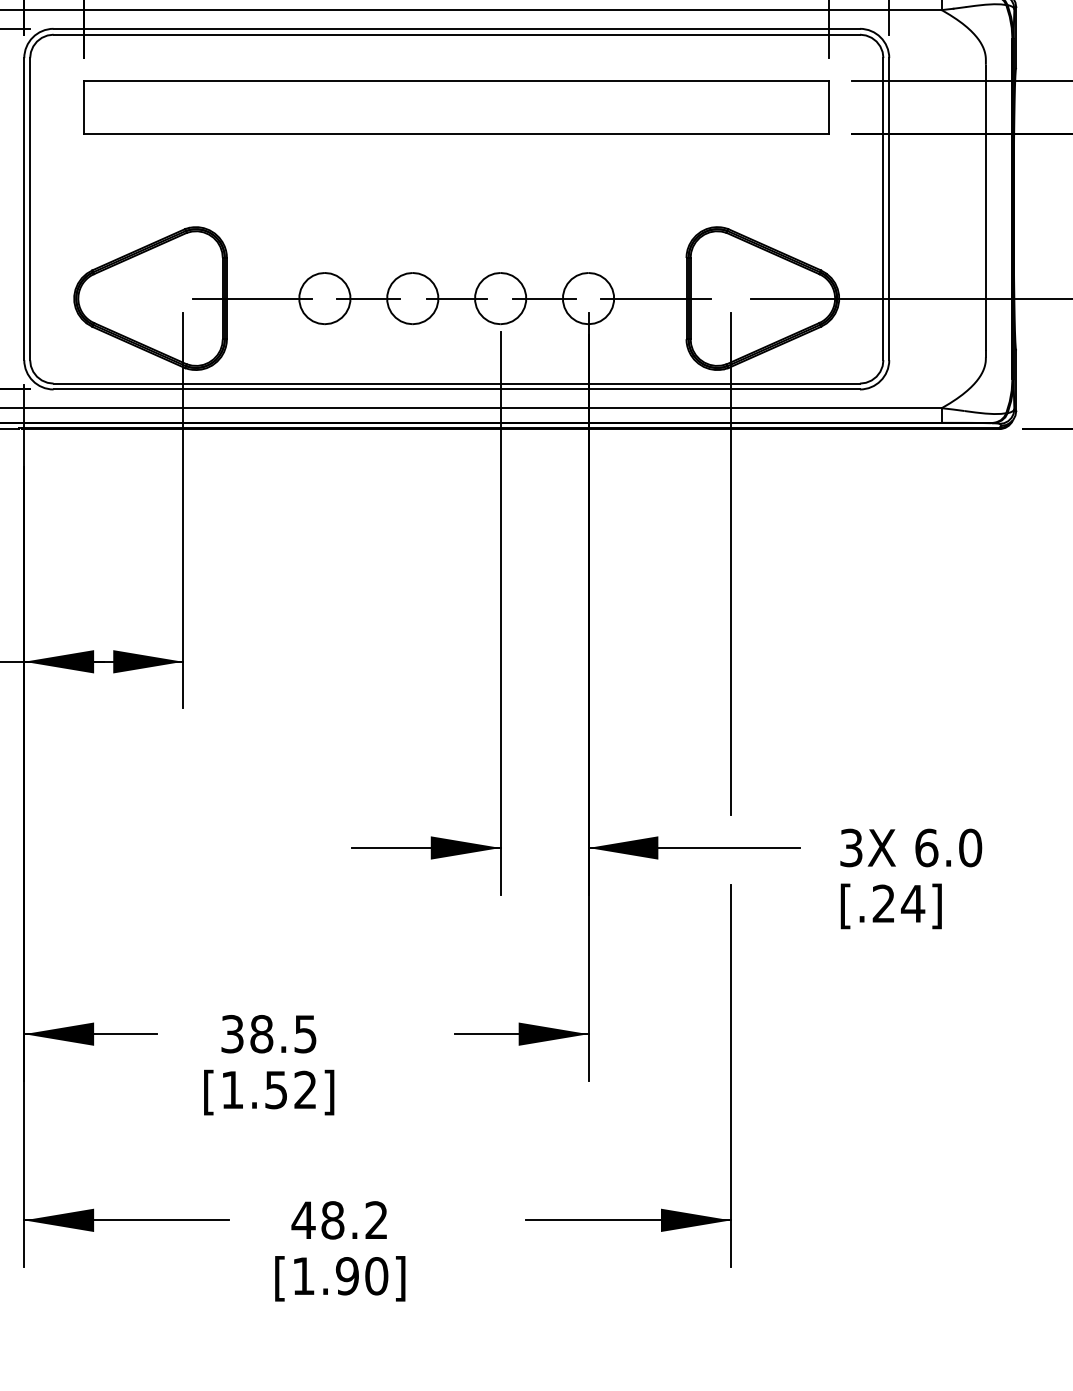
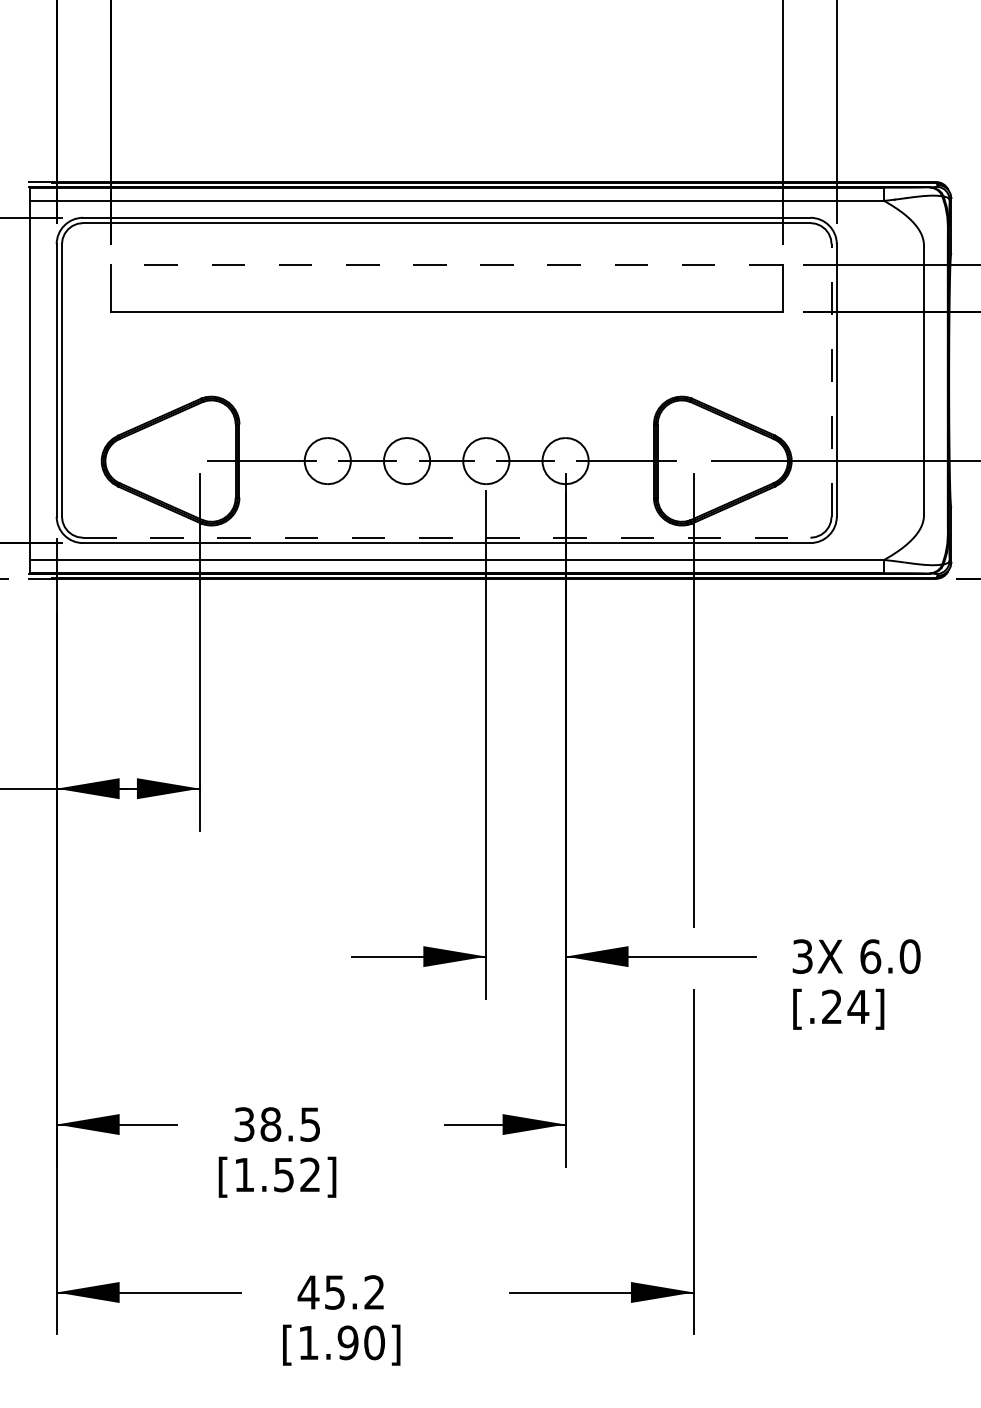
line: (456, 80) -> (446, 264), solid -> dashed
line: (883, 208) -> (831, 379), solid -> dashed
line: (456, 383) -> (446, 537), solid -> dashed
text: (332, 1220) -> (334, 1292), 48.2 -> 45.2

